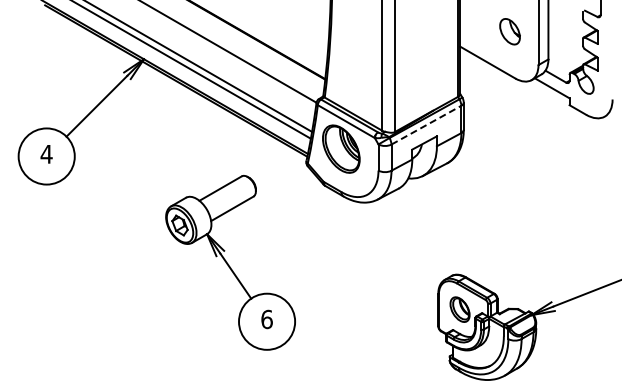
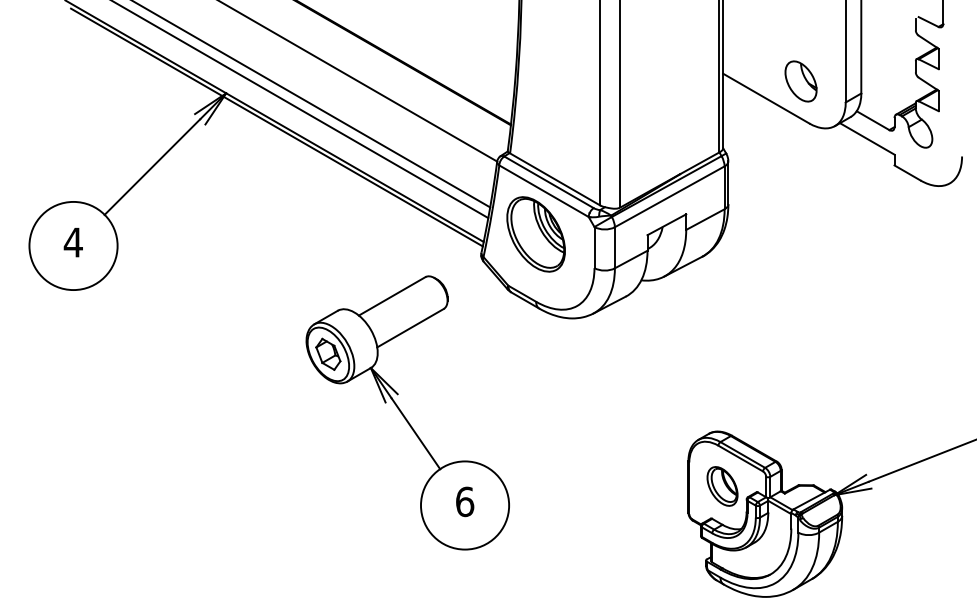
part: (509, 31) -> (800, 81), moved
line: (426, 125) -> (669, 197), dashed -> solid
part: (230, 262) -> (407, 412), moved

